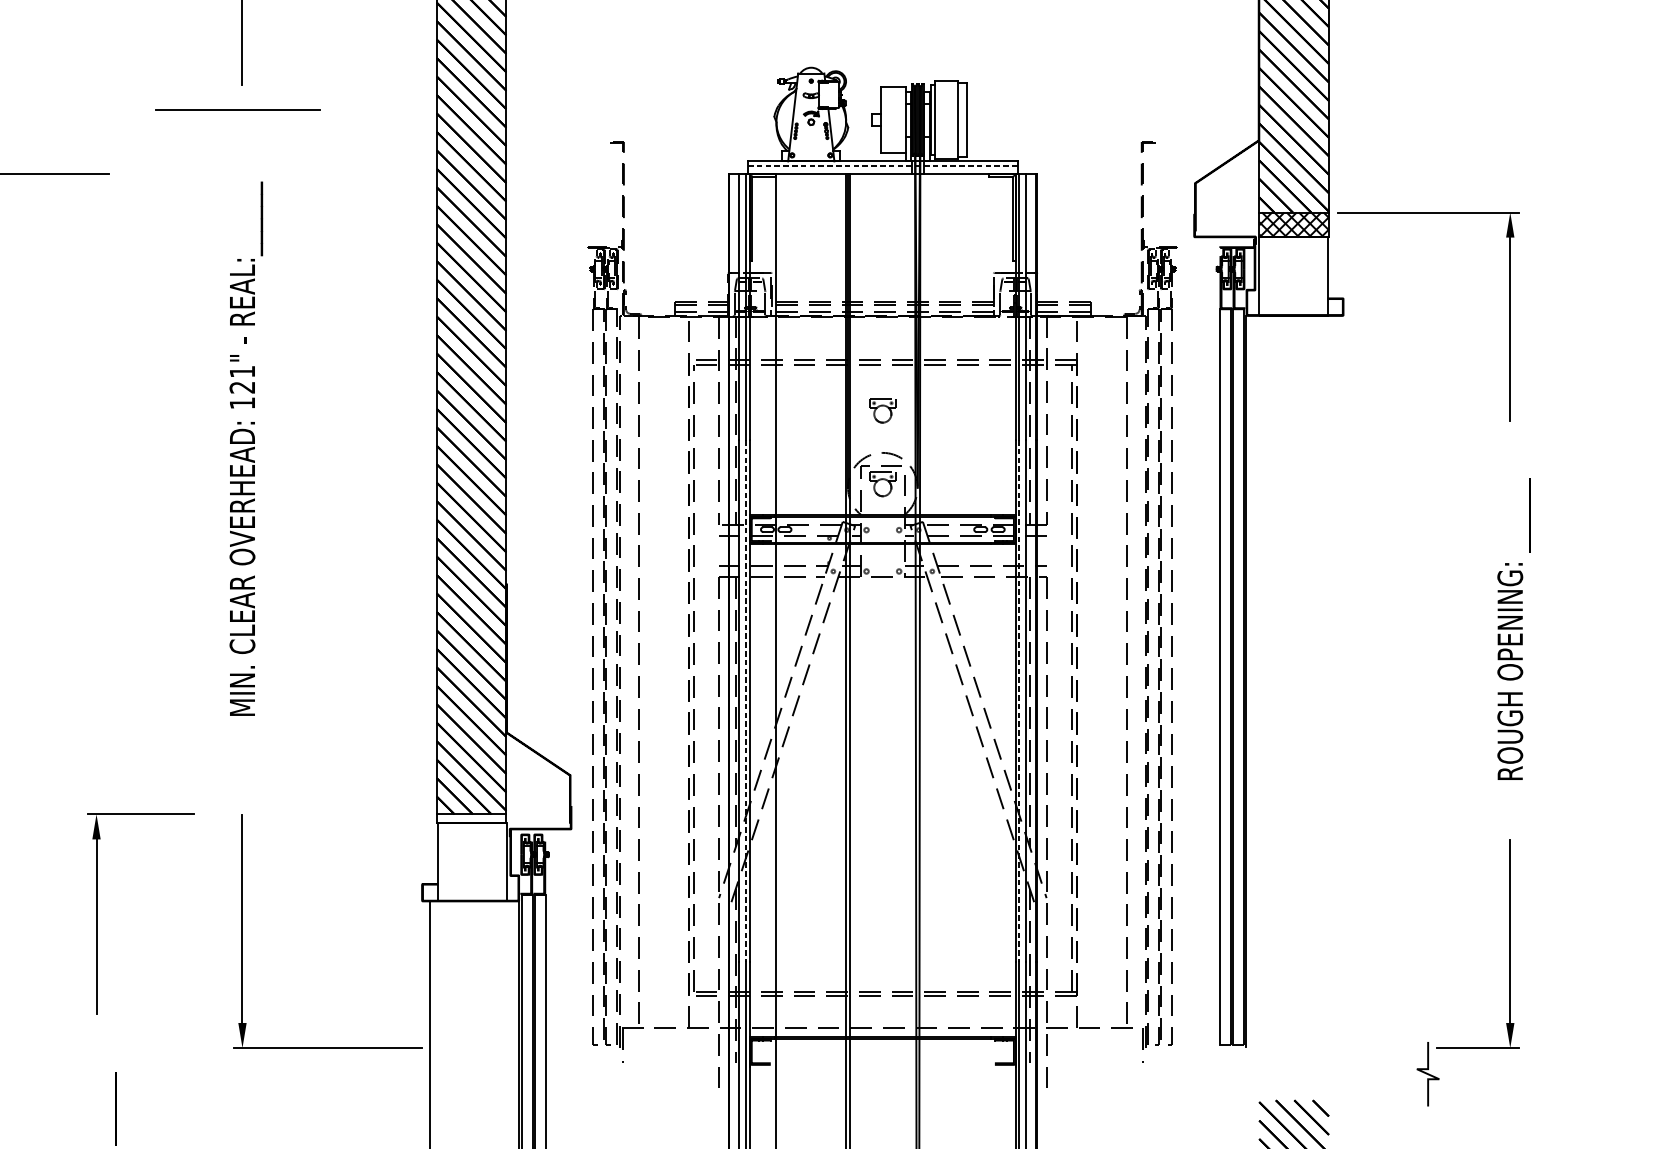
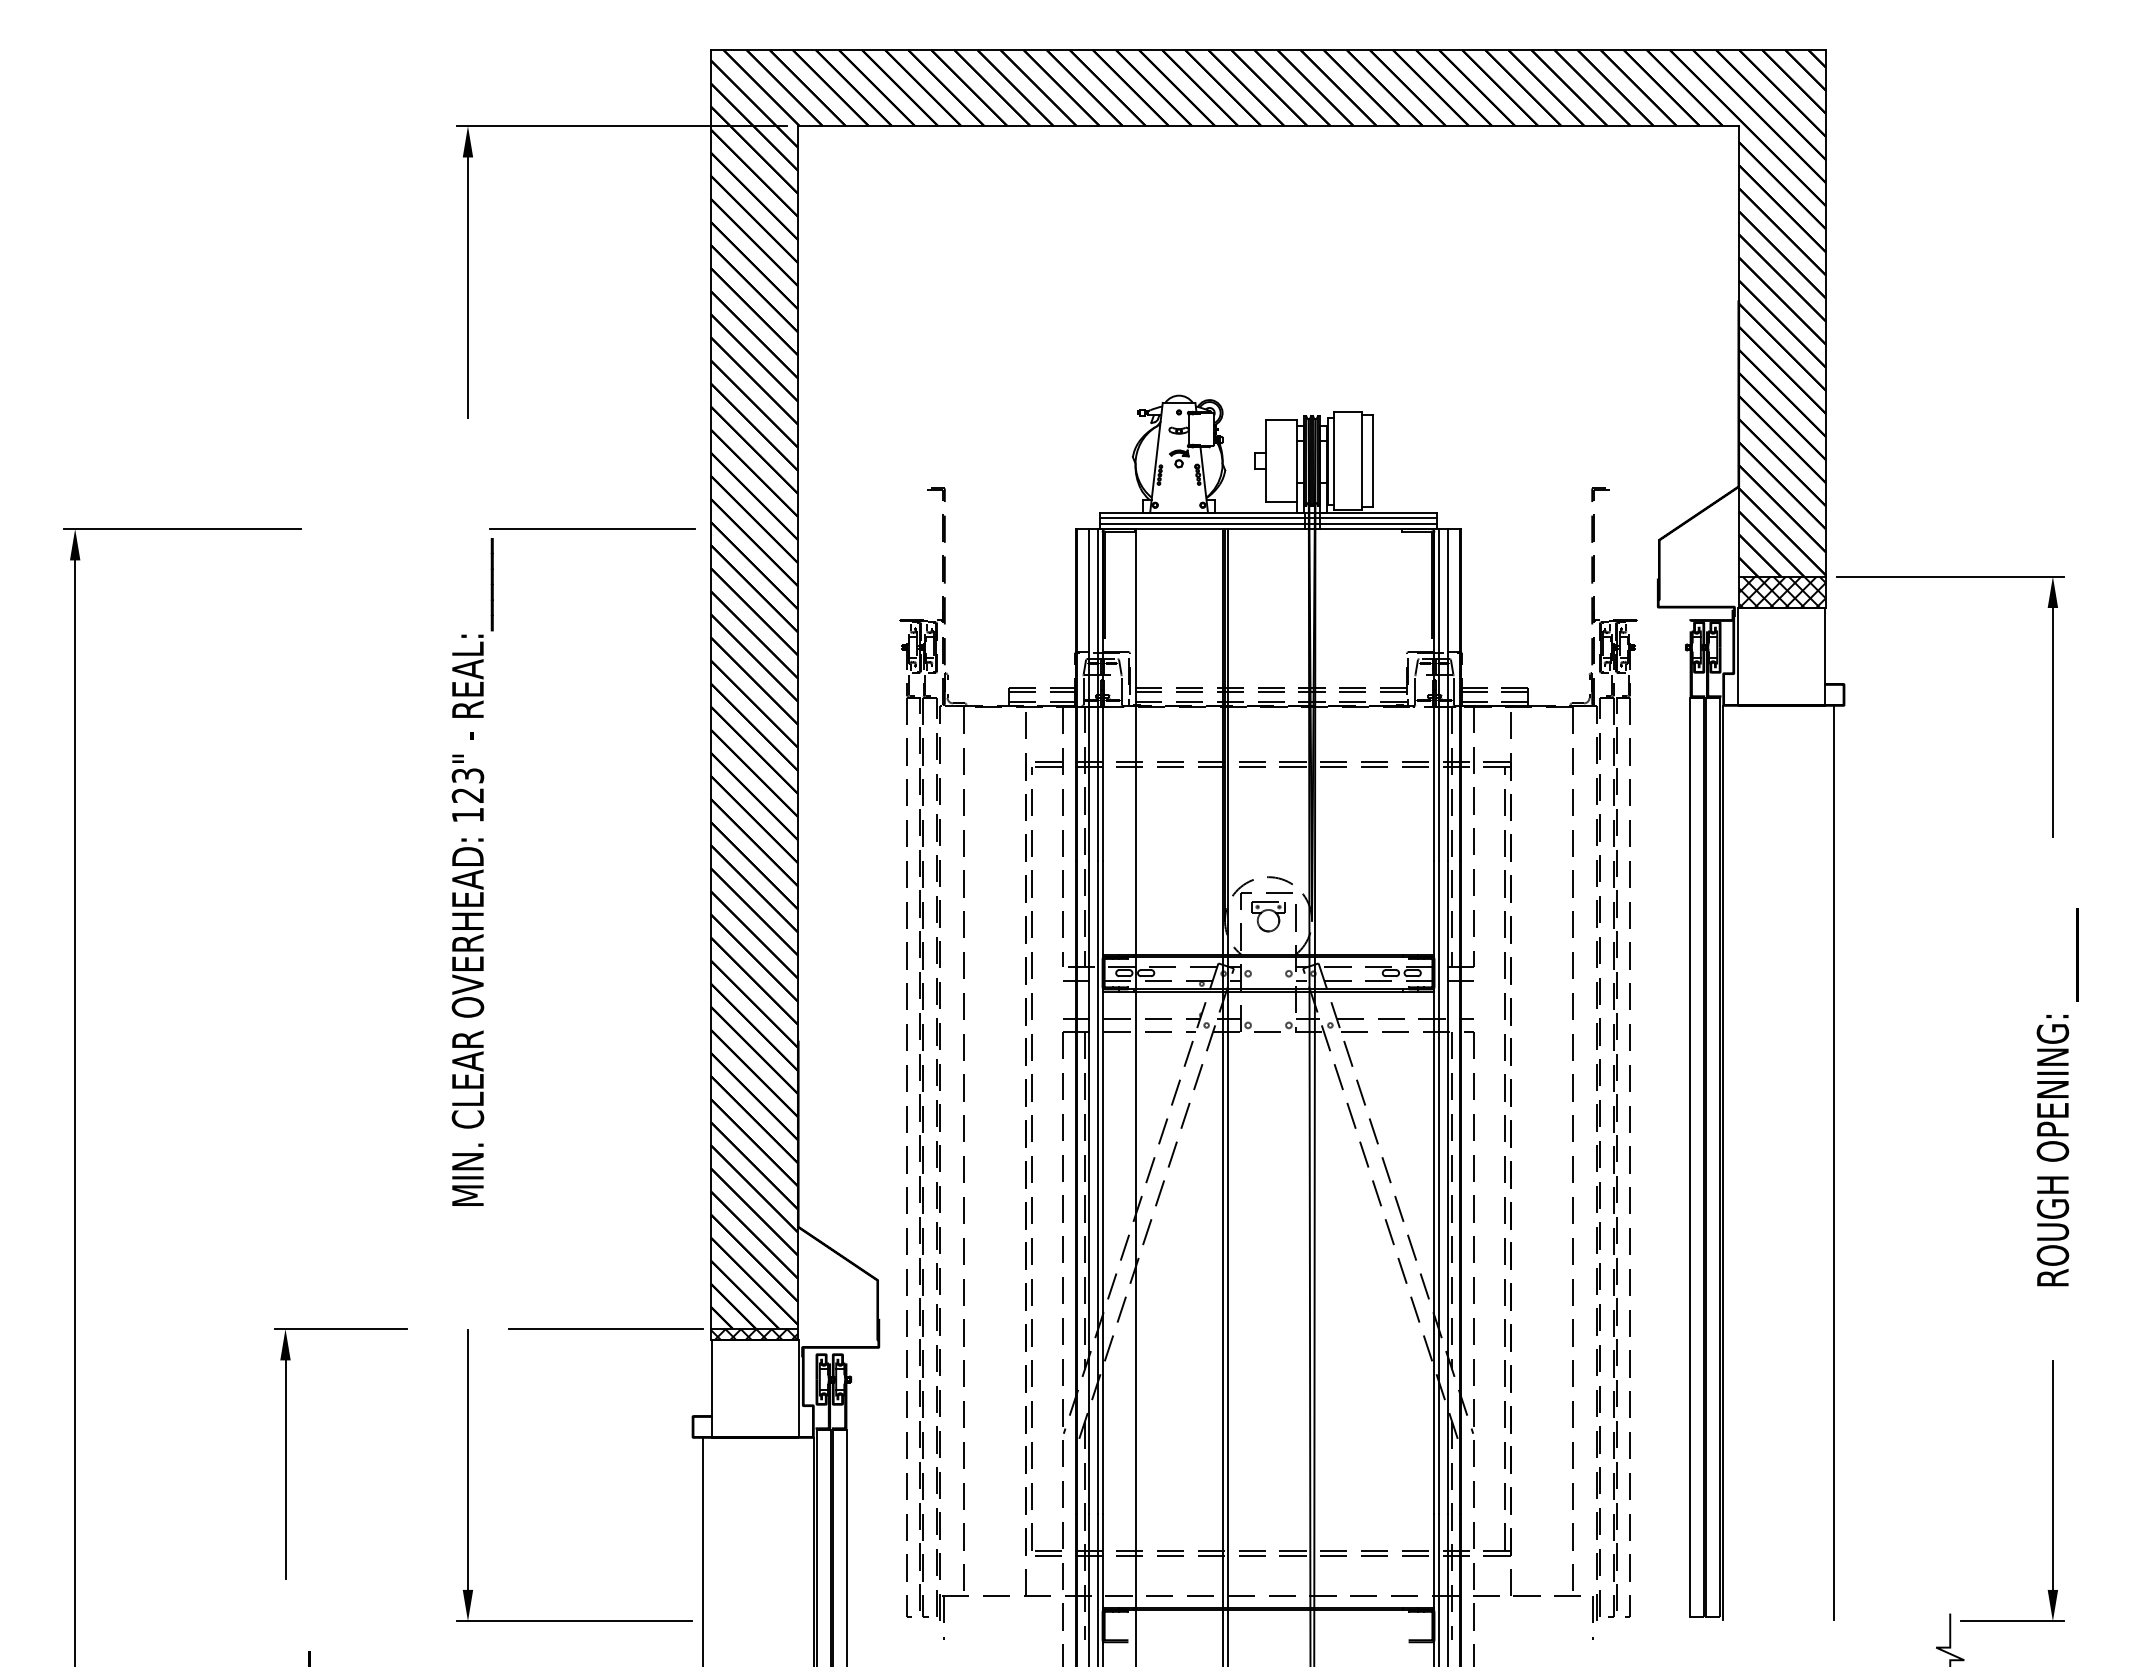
line: (238, 109) -> (592, 528), moved
line: (882, 165) -> (1268, 518), dashed -> solid
line: (882, 169) -> (1268, 523), added
text: (242, 371) -> (467, 775), 121" -> 123"
part: (882, 410) -> (1268, 824), removed
line: (1335, 681) -> (1834, 1162), added
line: (746, 701) -> (1097, 1187), dashed -> solid
line: (1019, 701) -> (1439, 1187), dashed -> solid
line: (352, 814) -> (605, 1329), added
hatch: (470, 818) -> (753, 1334), added

